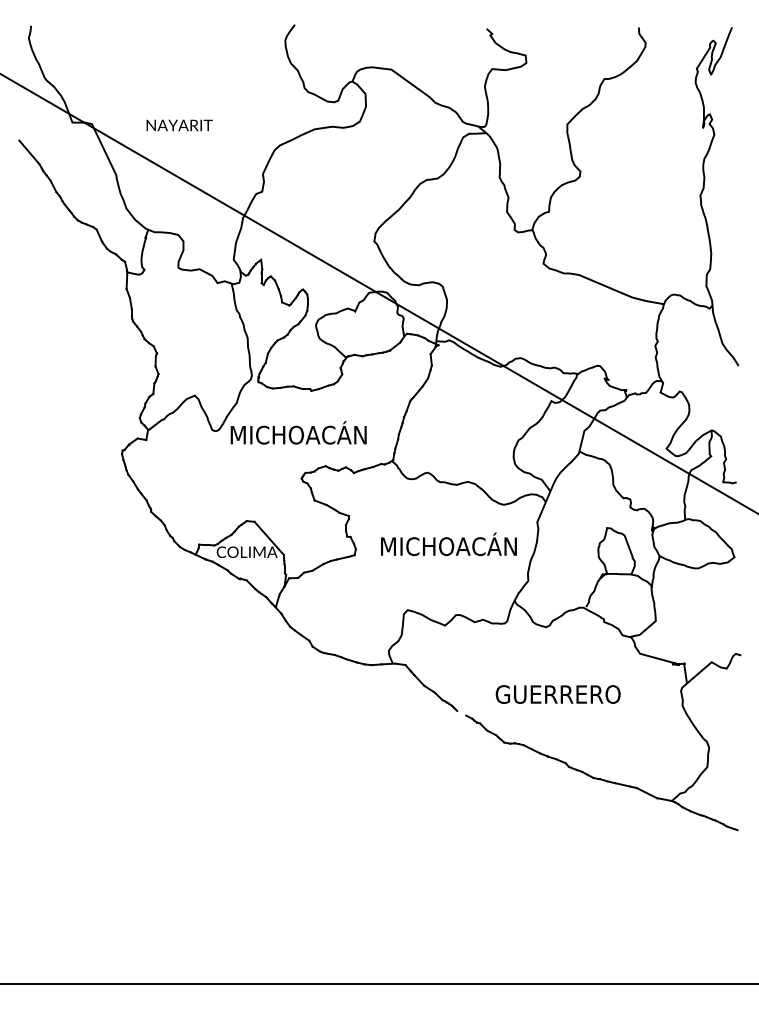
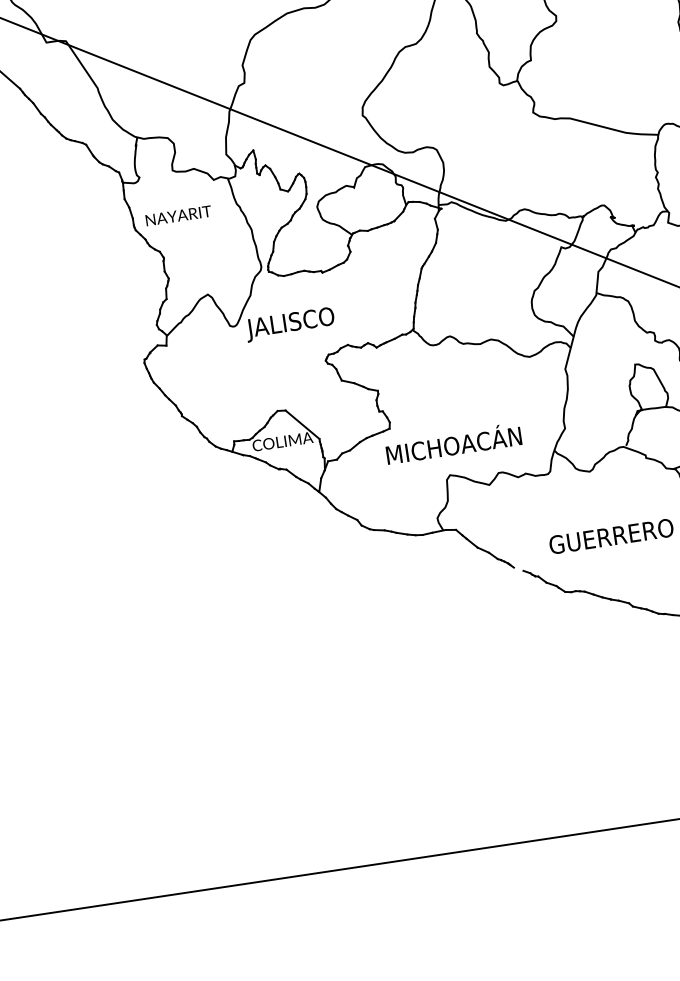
text: (179, 125) -> (178, 215), moved
text: (296, 435) -> (314, 318), MICHOACÁN -> JALISCO
text: (448, 543) -> (453, 442), moved

